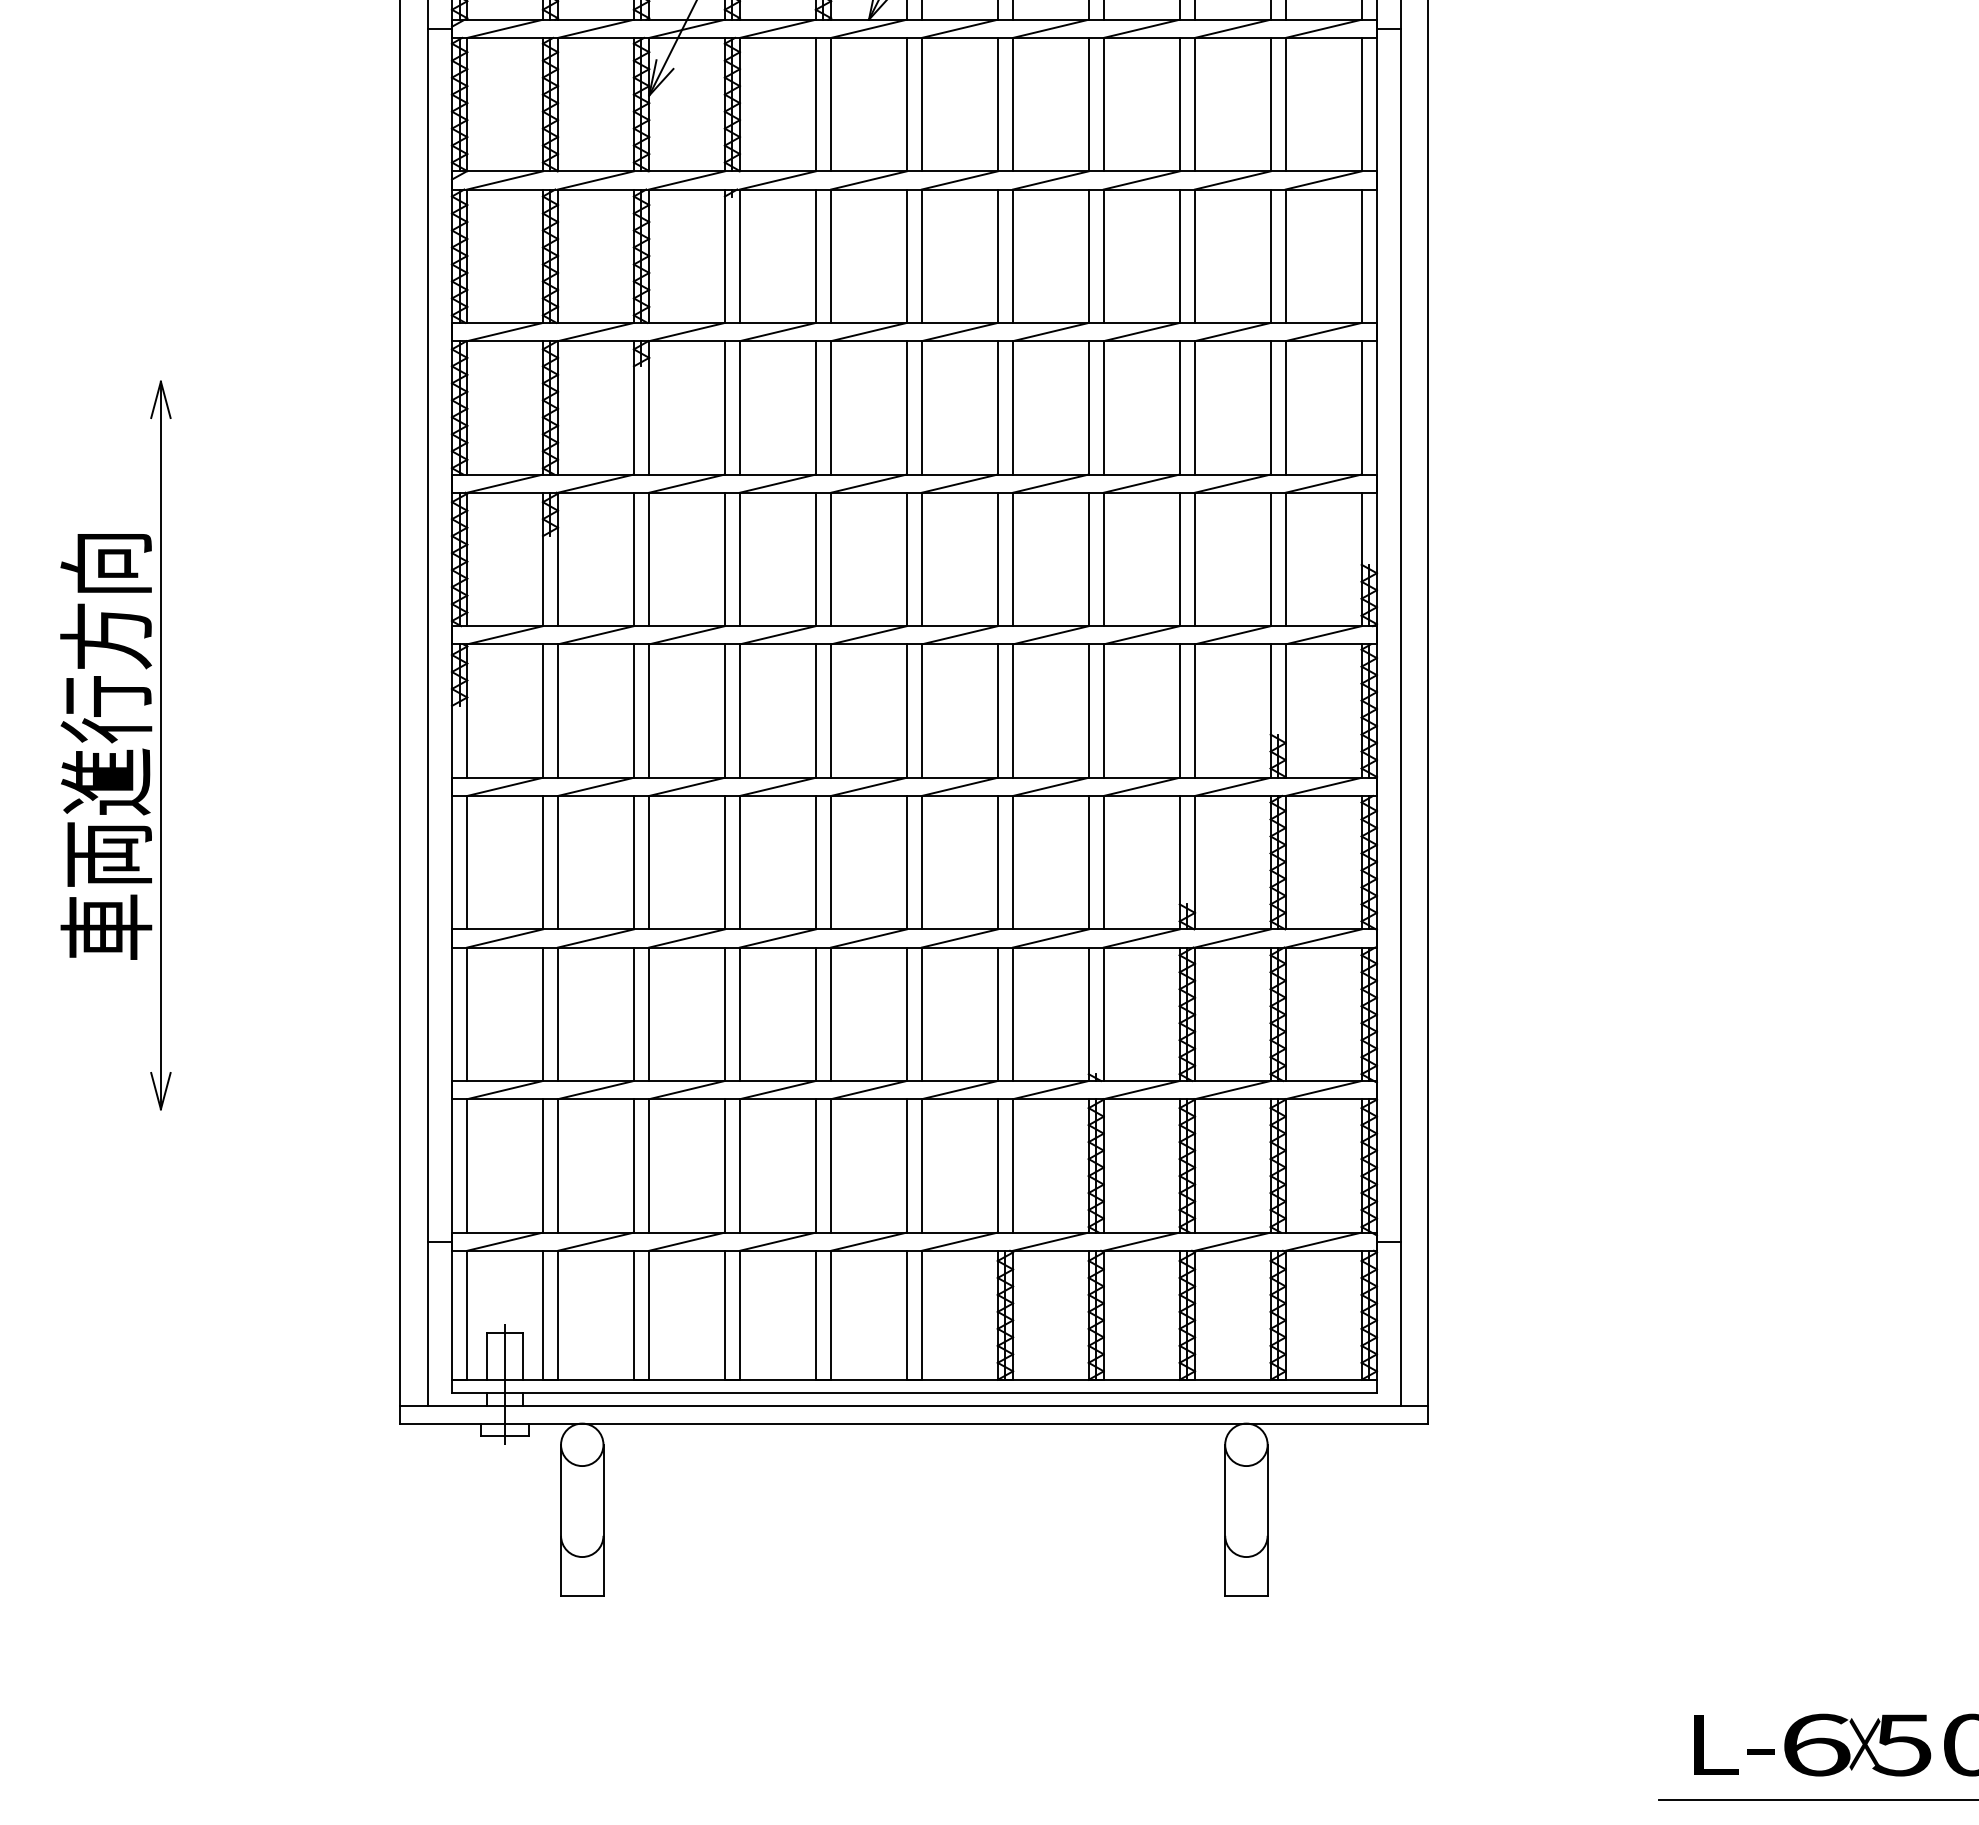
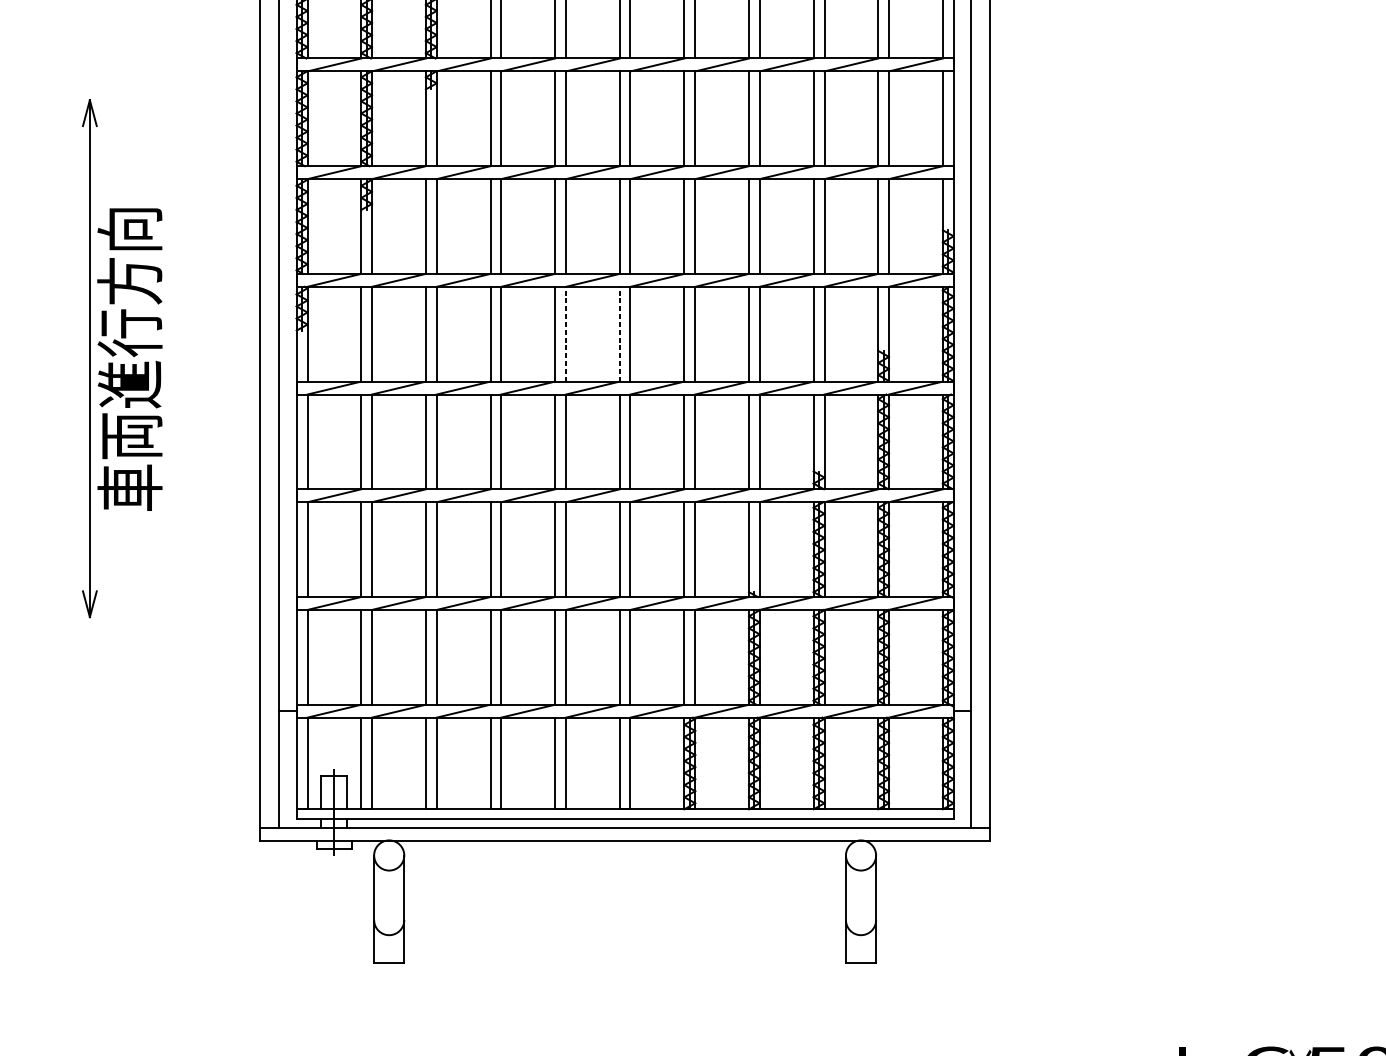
line: (831, 711) -> (566, 334), solid -> dashed
line: (906, 711) -> (619, 334), solid -> dashed
text: (106, 746) -> (130, 359), moved

